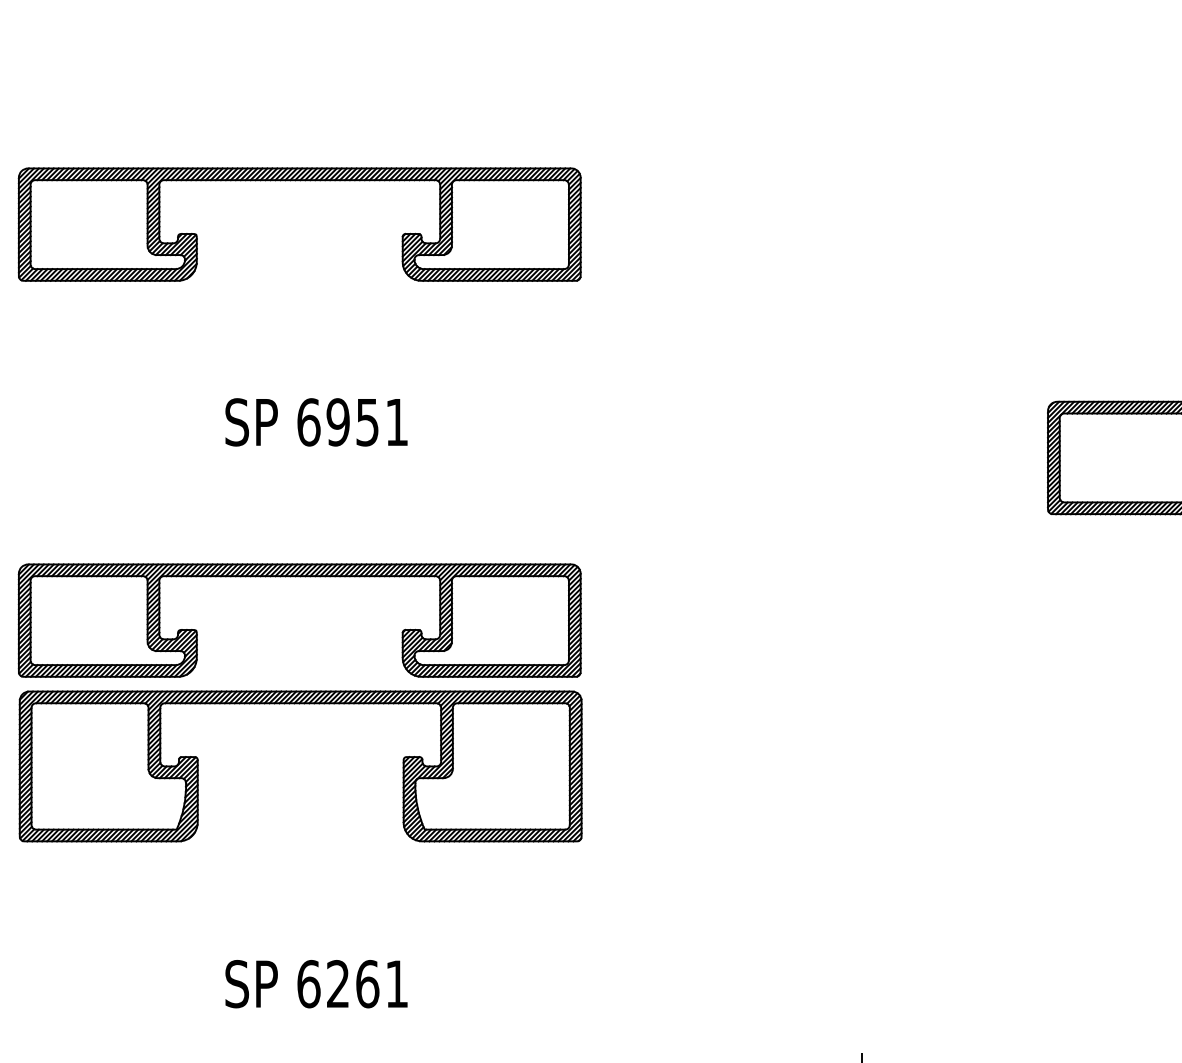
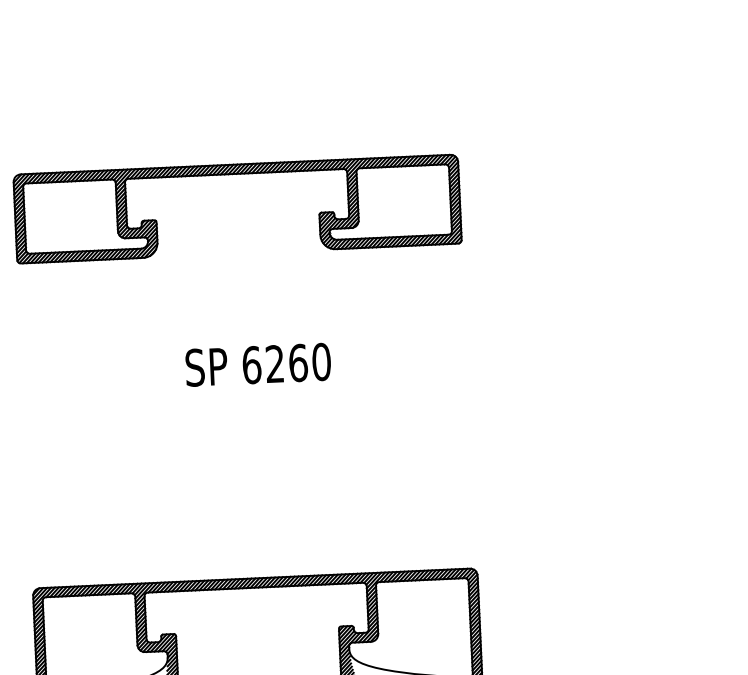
text: (367, 422) -> (298, 363), 6951 -> 6260
part: (299, 577) -> (250, 488), removed

